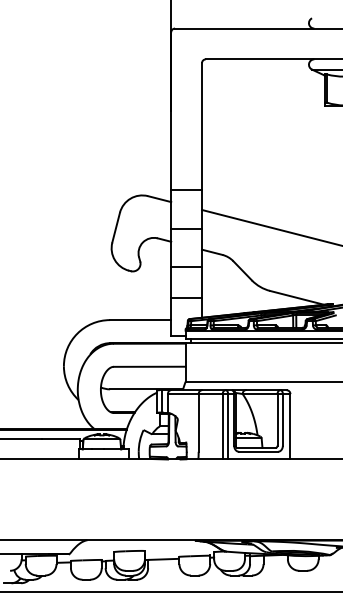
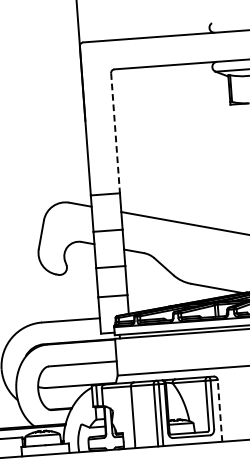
line: (202, 127) -> (116, 134), solid -> dashed
line: (290, 426) -> (220, 410), solid -> dashed

